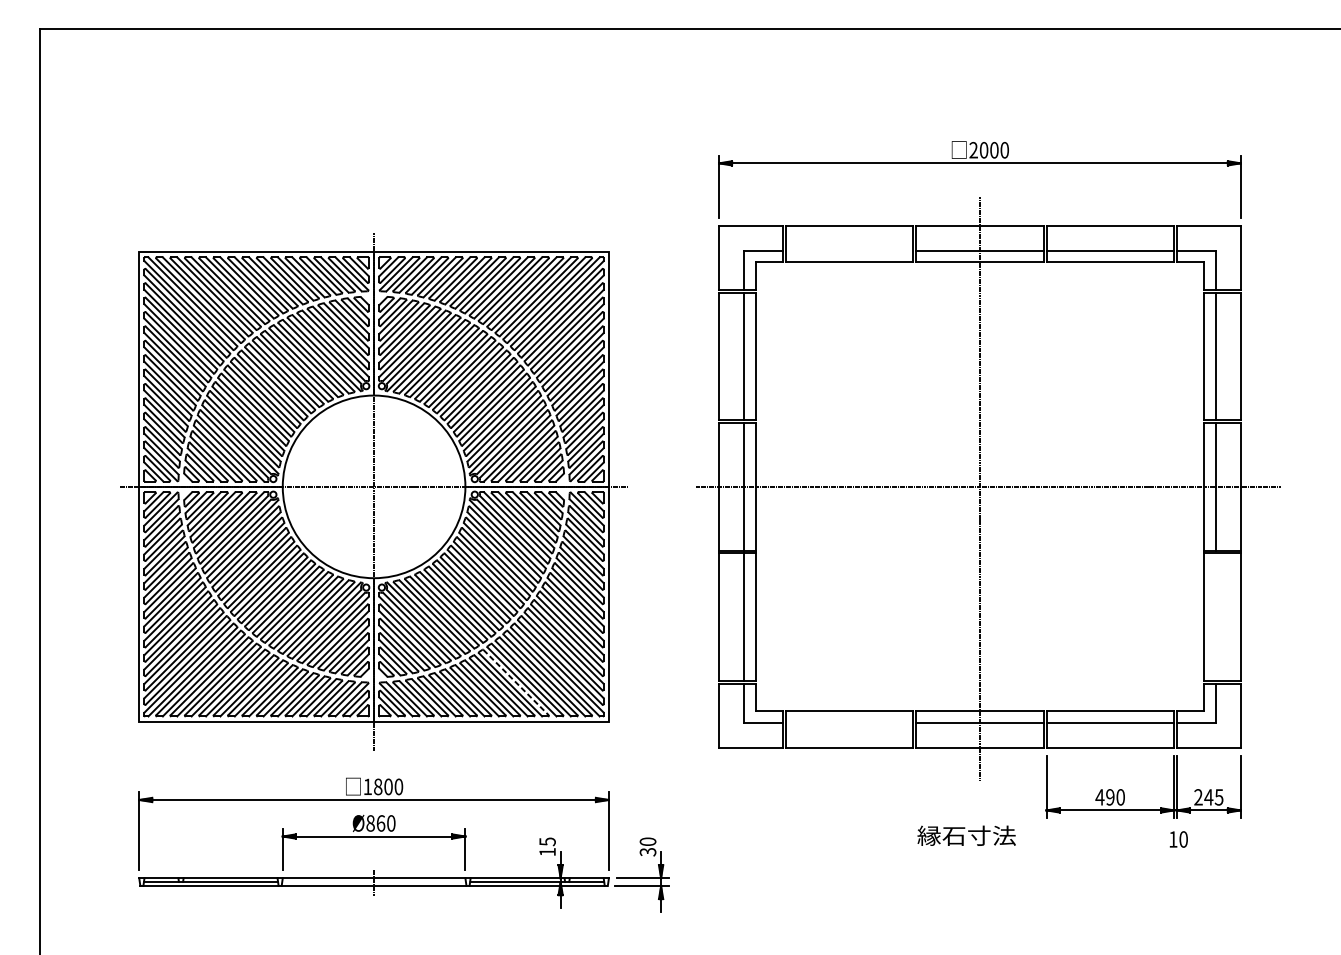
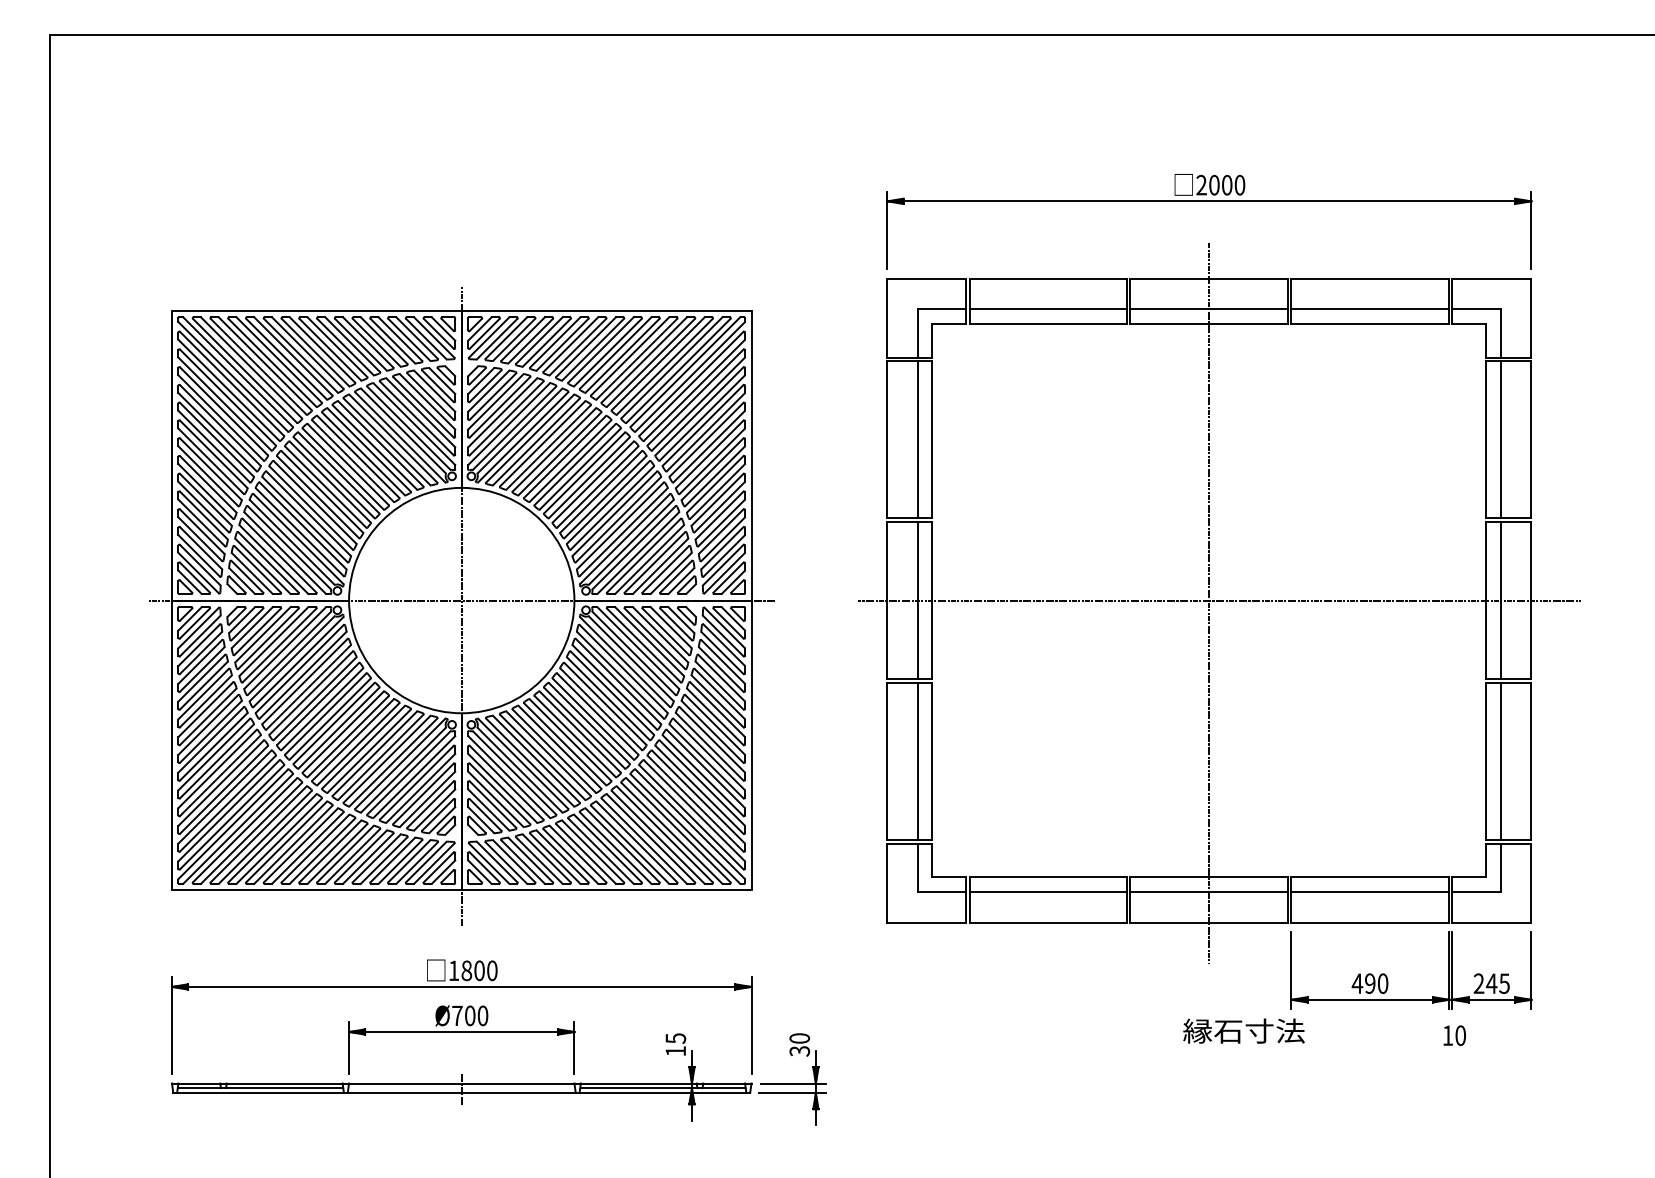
line: (849, 250) -> (1048, 309), added
line: (1215, 617) -> (1500, 761), added
line: (515, 682) -> (636, 842), dashed -> solid
line: (849, 722) -> (1048, 891), added
text: (375, 823) -> (463, 1015), Ø860 -> Ø700
text: (966, 835) -> (1243, 1030), moved

